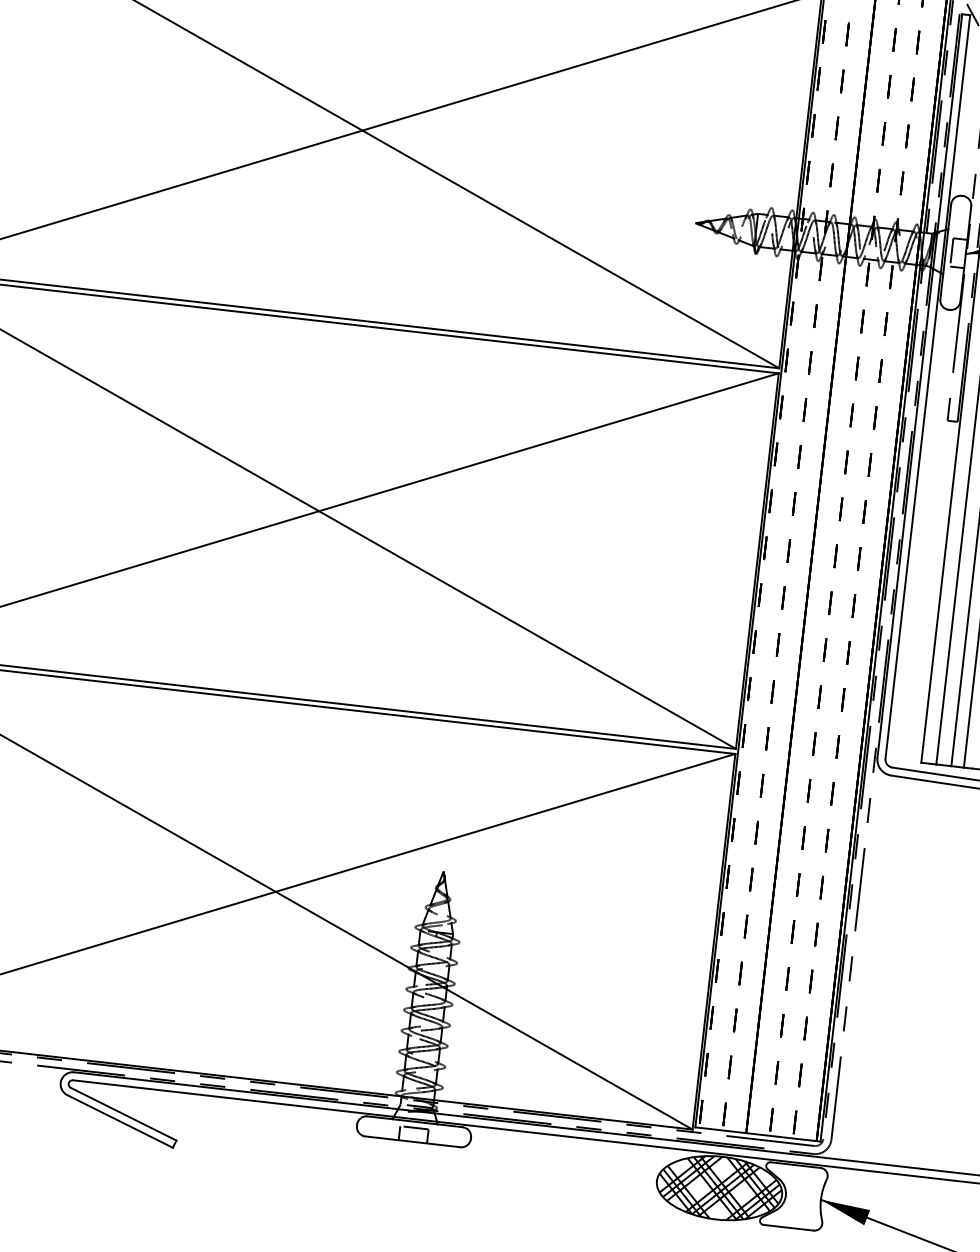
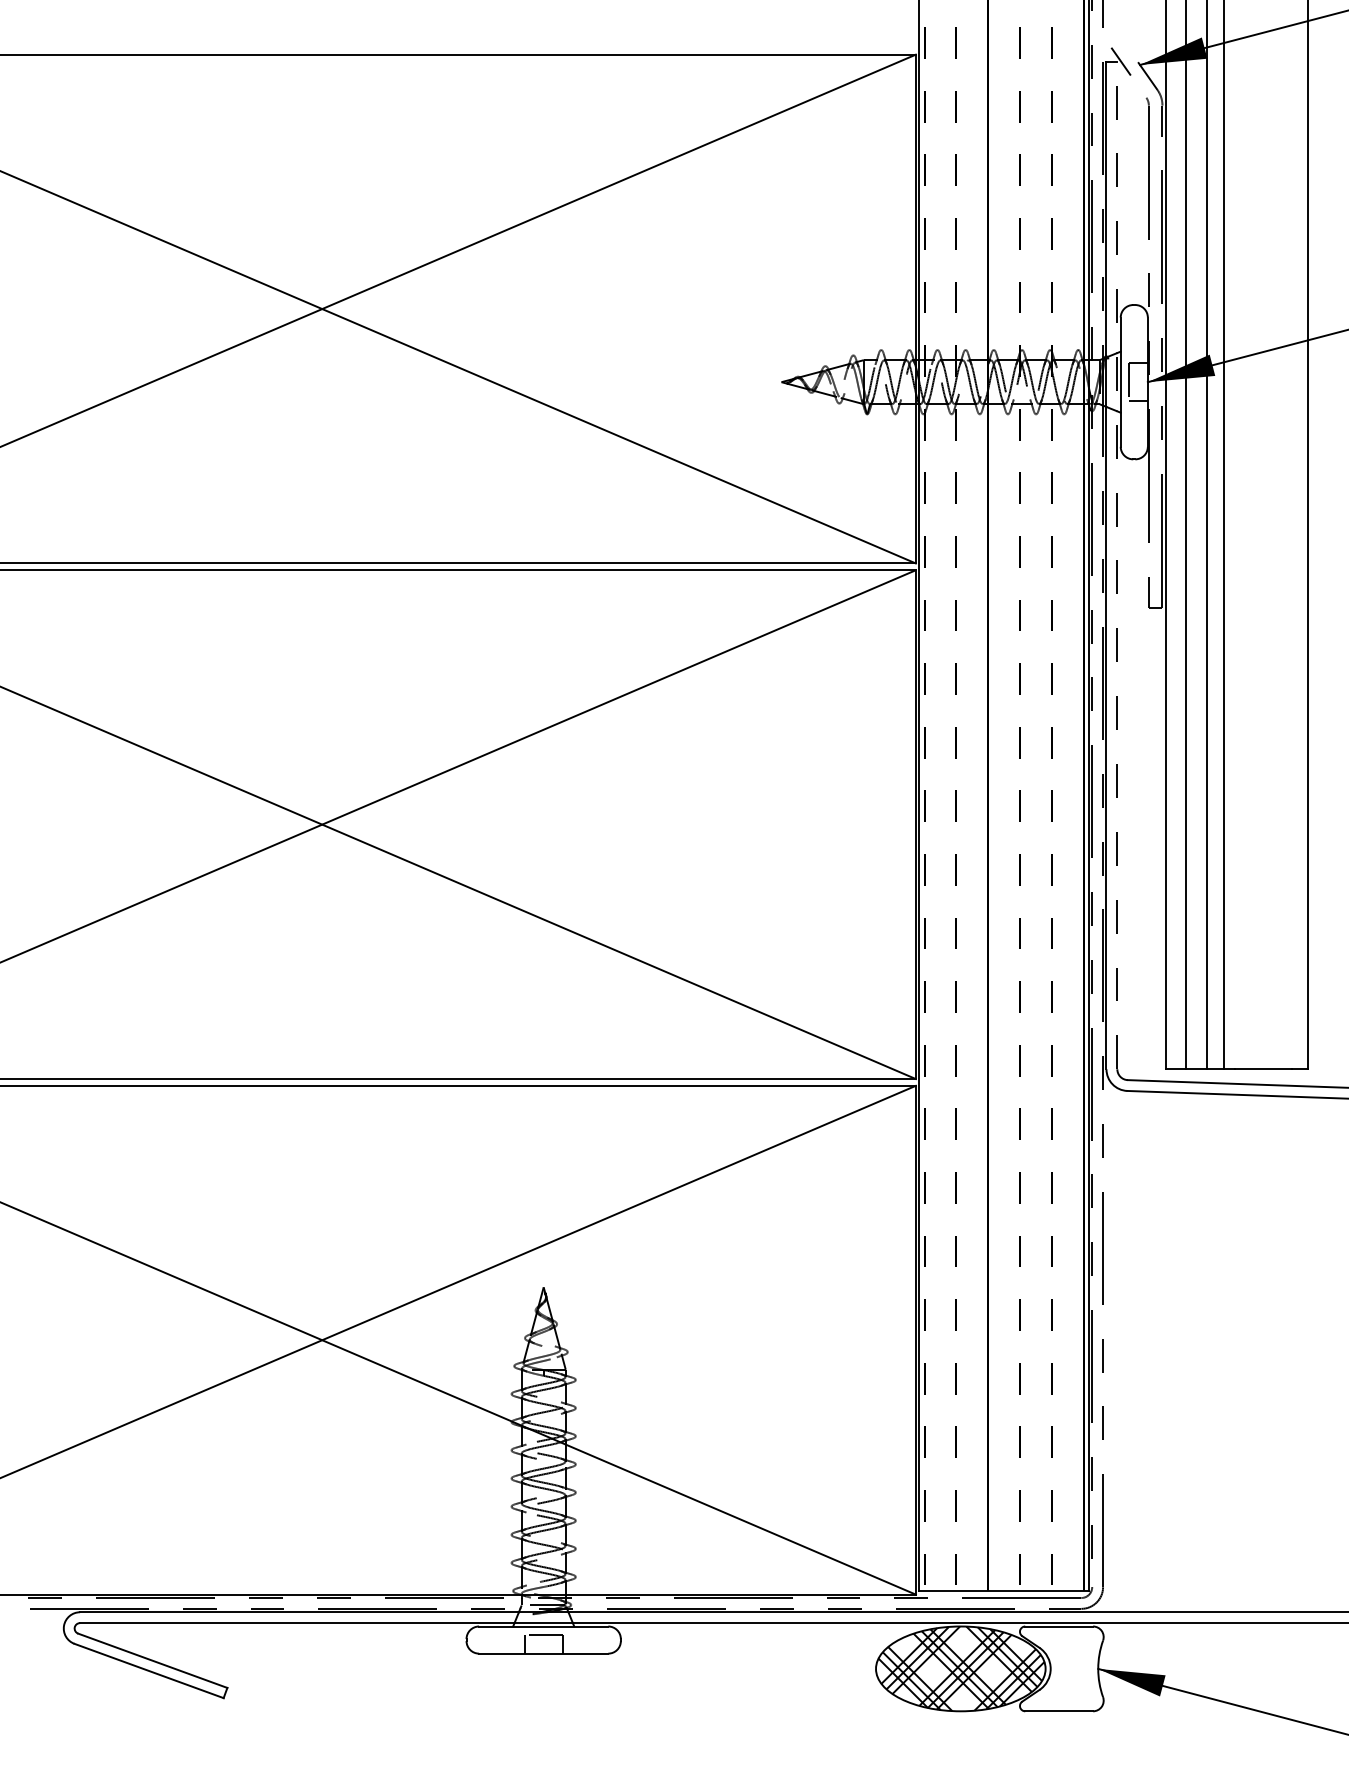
line: (927, 386) -> (1117, 565), solid -> dashed

